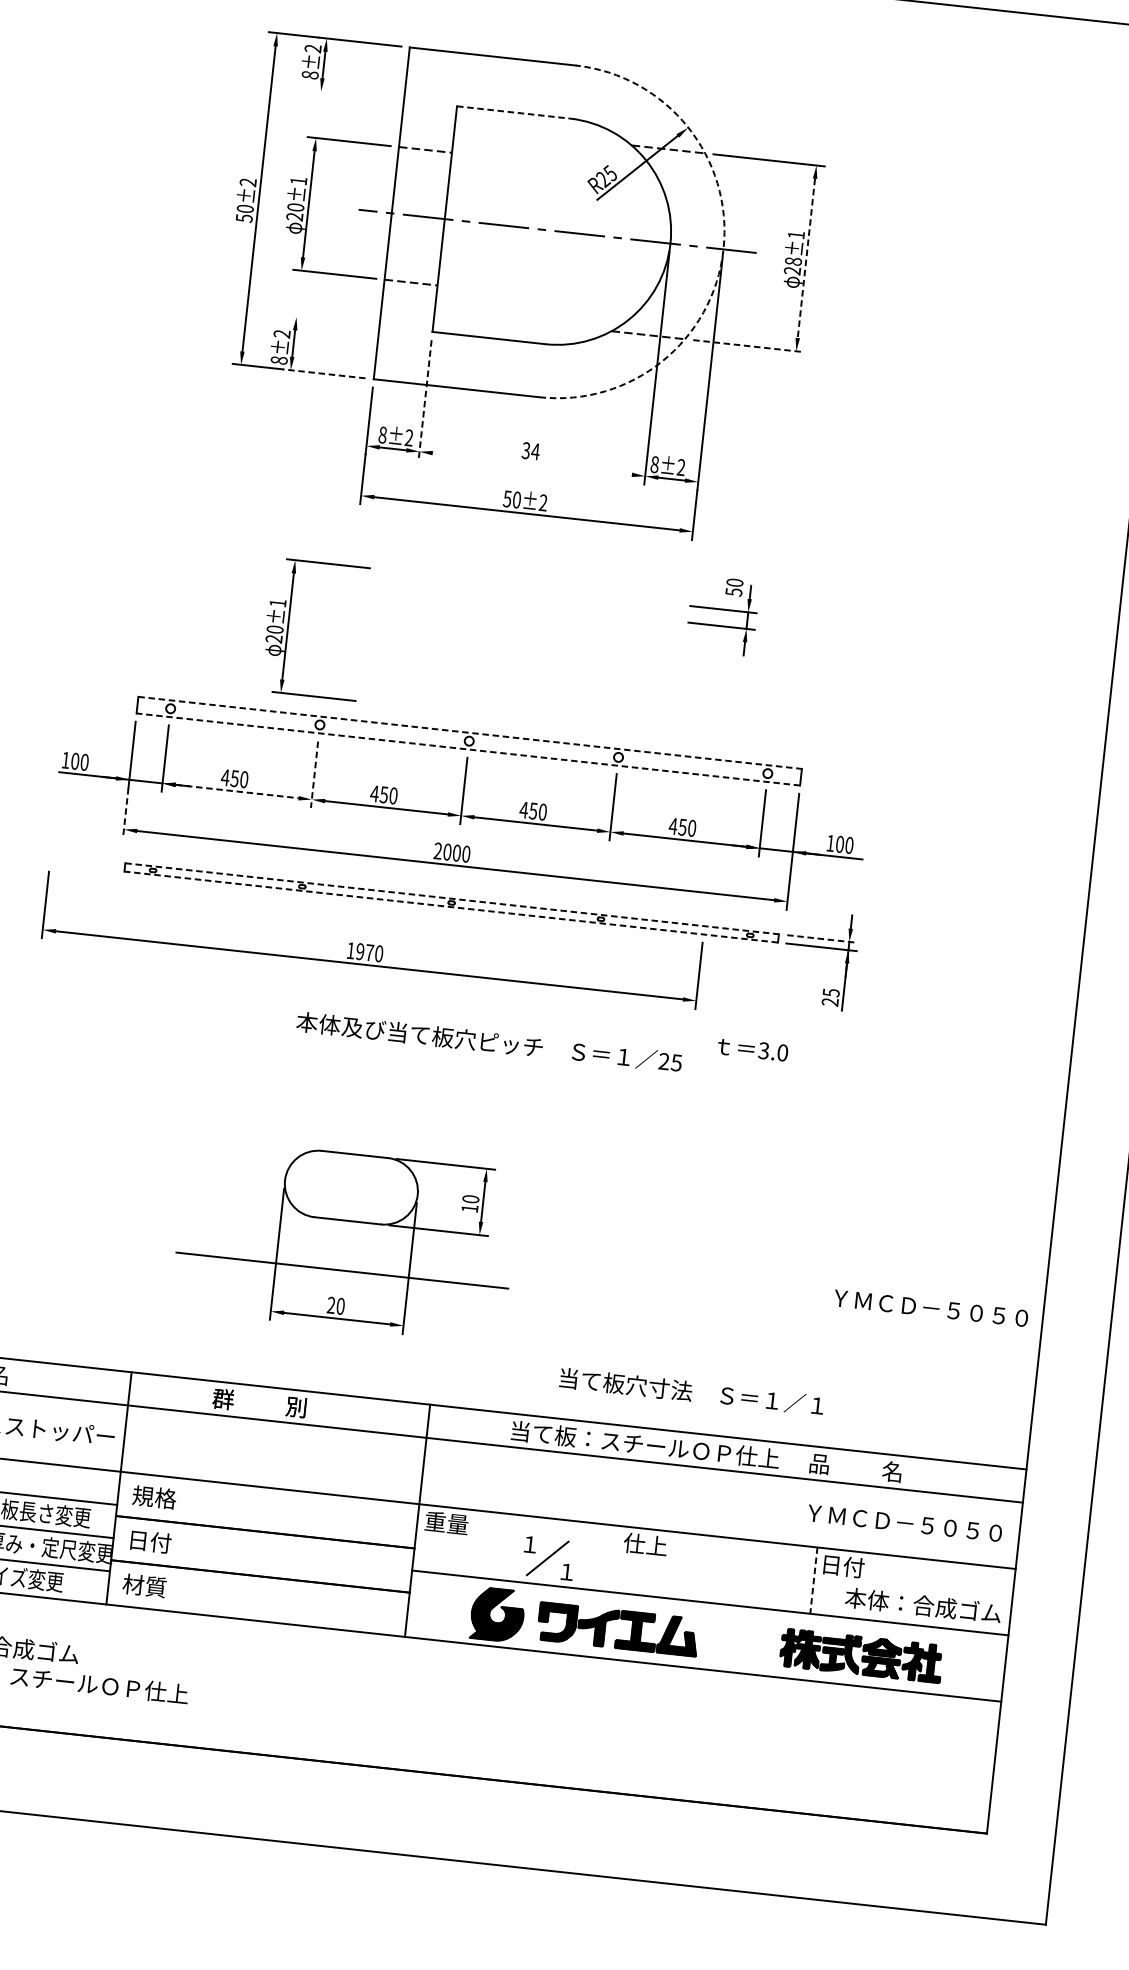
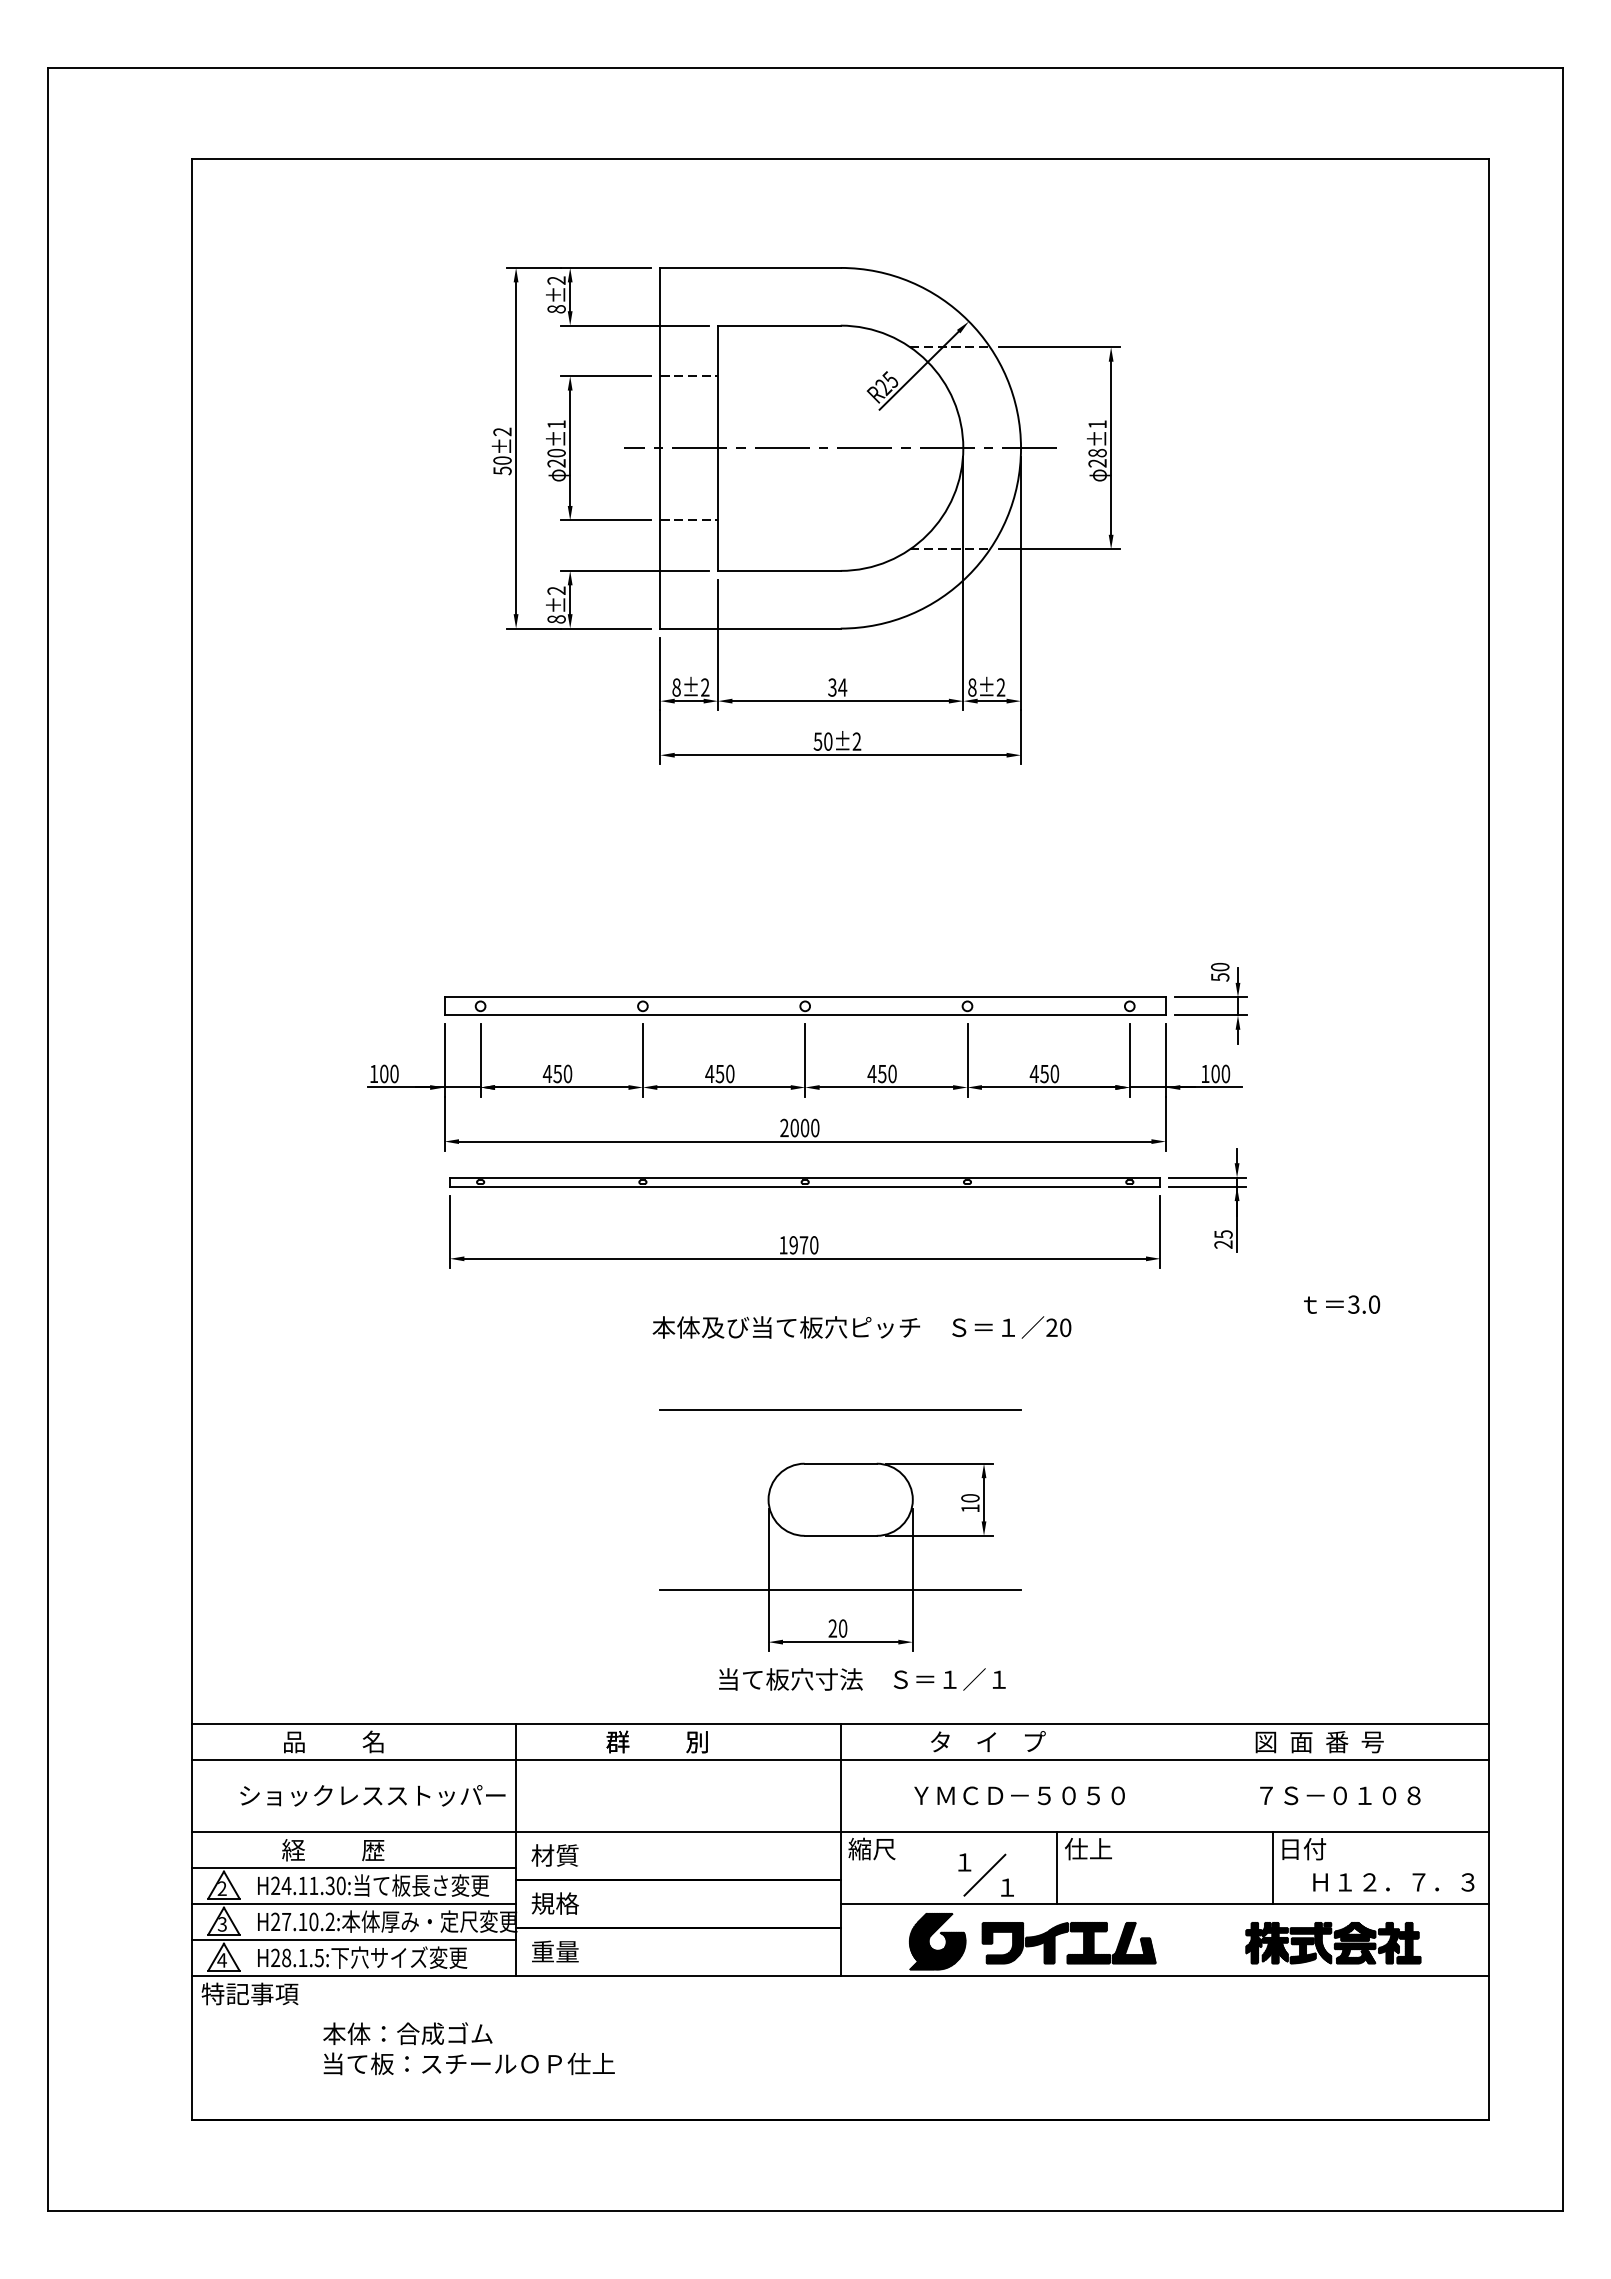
line: (381, 97) -> (635, 325), added
line: (513, 112) -> (779, 325), dashed -> solid
arc: (723, 249) -> (1021, 448), dashed -> solid
line: (806, 258) -> (1111, 448), dashed -> solid
line: (356, 323) -> (635, 570), added
line: (748, 346) -> (1059, 549), dashed -> solid
line: (323, 373) -> (605, 628), dashed -> solid
line: (425, 400) -> (718, 645), dashed -> solid
line: (532, 464) -> (840, 701), added
part: (722, 615) -> (1210, 1003), moved
part: (288, 625) -> (597, 903), removed
line: (470, 733) -> (805, 997), dashed -> solid
line: (468, 749) -> (805, 1015), dashed -> solid
line: (314, 774) -> (642, 1060), dashed -> solid
line: (236, 791) -> (561, 1087), dashed -> solid
line: (125, 813) -> (444, 1124), dashed -> solid
line: (452, 898) -> (805, 1177), dashed -> solid
line: (450, 906) -> (804, 1186), dashed -> solid
line: (823, 938) -> (1208, 1177), dashed -> solid
part: (371, 940) -> (804, 1231), moved
text: (753, 1049) -> (1342, 1304), moved
text: (676, 1062) -> (1065, 1327), 25 -> 20
line: (461, 1115) -> (840, 1409), added
part: (345, 1239) -> (840, 1556), moved
text: (931, 1308) -> (1019, 1795), moved
text: (692, 1391) -> (862, 1679), moved
text: (645, 1444) -> (1076, 1741), 当て板：スチールＯＰ仕上 -> タ    イ    プ
text: (868, 1468) -> (1319, 1741), 品          名 -> 図  面  番  号
text: (153, 1497) -> (554, 1855), 規格 -> 材質
text: (446, 1522) -> (871, 1848), 重量 -> 縮尺
text: (904, 1523) -> (1364, 1795), ＹＭＣＤ－５０５０ -> ７Ｓ－０１０８
text: (148, 1541) -> (554, 1903), 日付 -> 規格
line: (615, 1558) -> (1057, 1867), added
line: (813, 1581) -> (1273, 1868), dashed -> solid
text: (144, 1585) -> (554, 1951), 材質 -> 重量
text: (922, 1605) -> (1393, 1881), 本体：合成ゴム -> Ｈ１２．７．３

